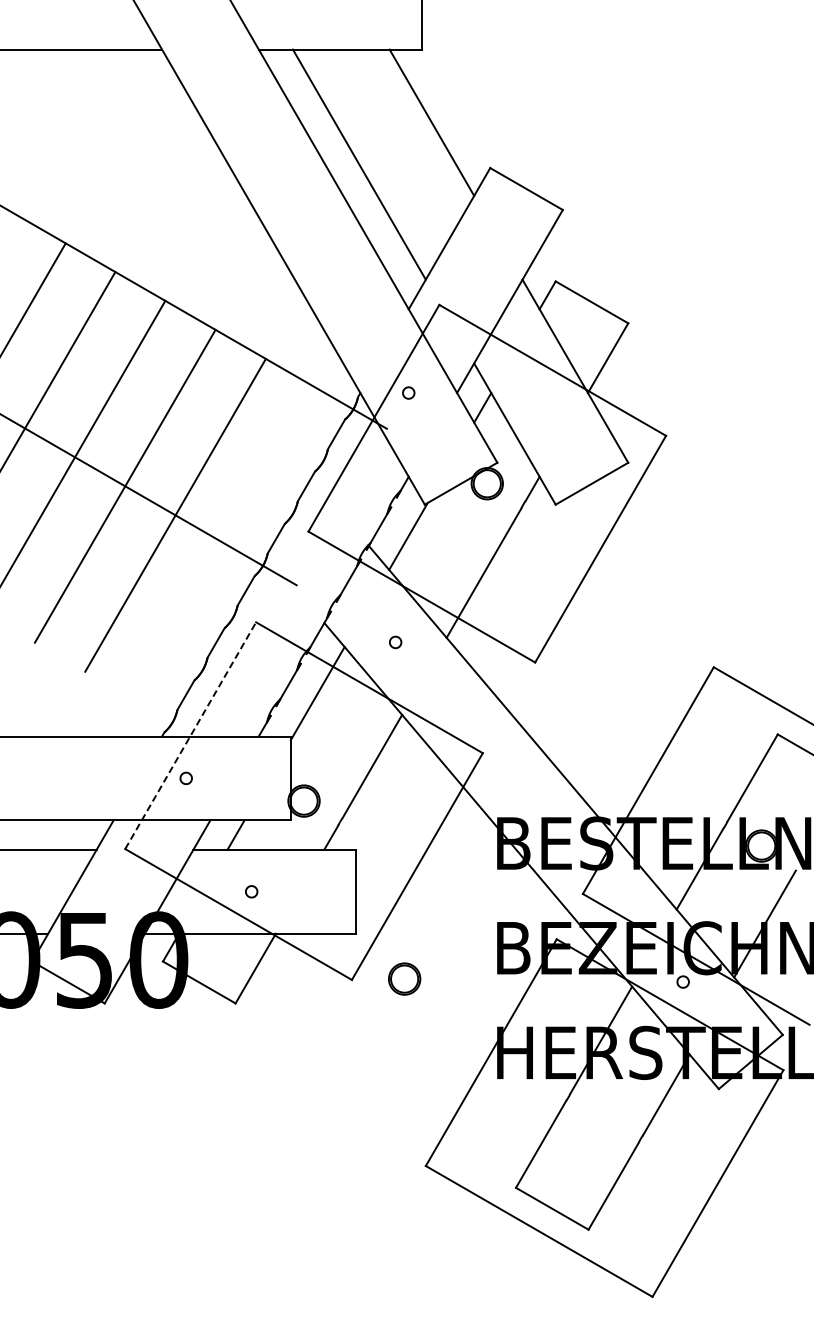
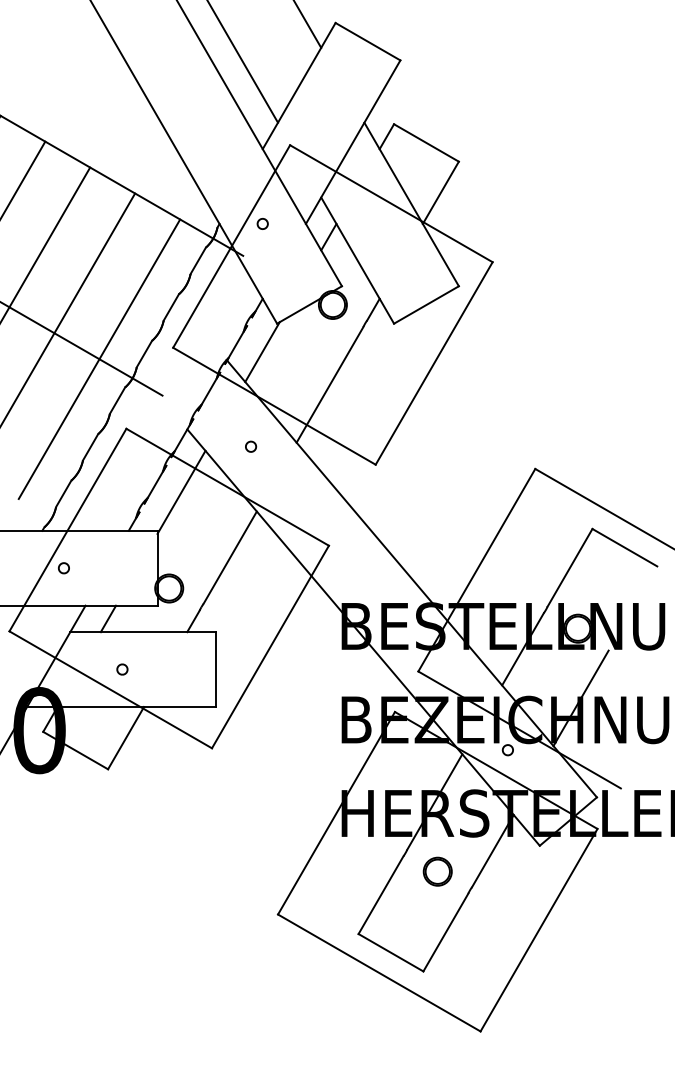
line: (225, 544) -> (99, 359), added
line: (190, 735) -> (67, 529), dashed -> solid
part: (404, 978) -> (437, 871), moved

